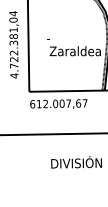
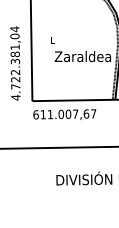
text: (13, 44) -> (15, 63), moved
text: (44, 103) -> (49, 114), 612.007,67 -> 611.007,67

